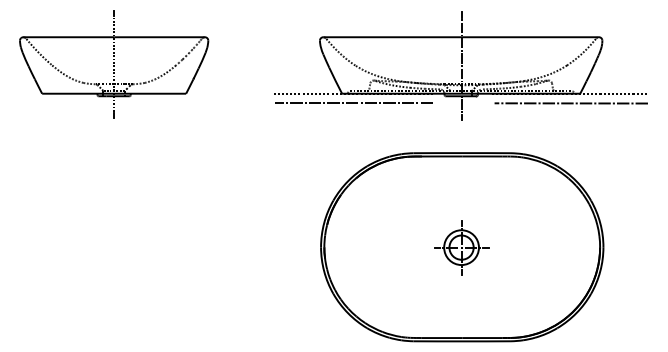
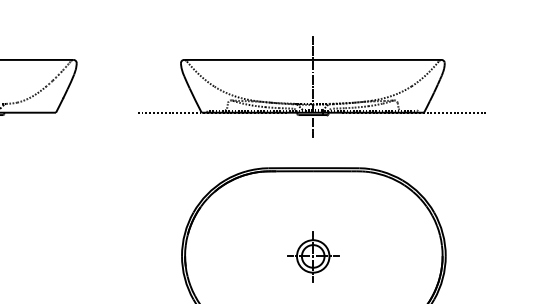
line: (353, 103) -> (212, 121), removed
line: (570, 103) -> (414, 121), removed

